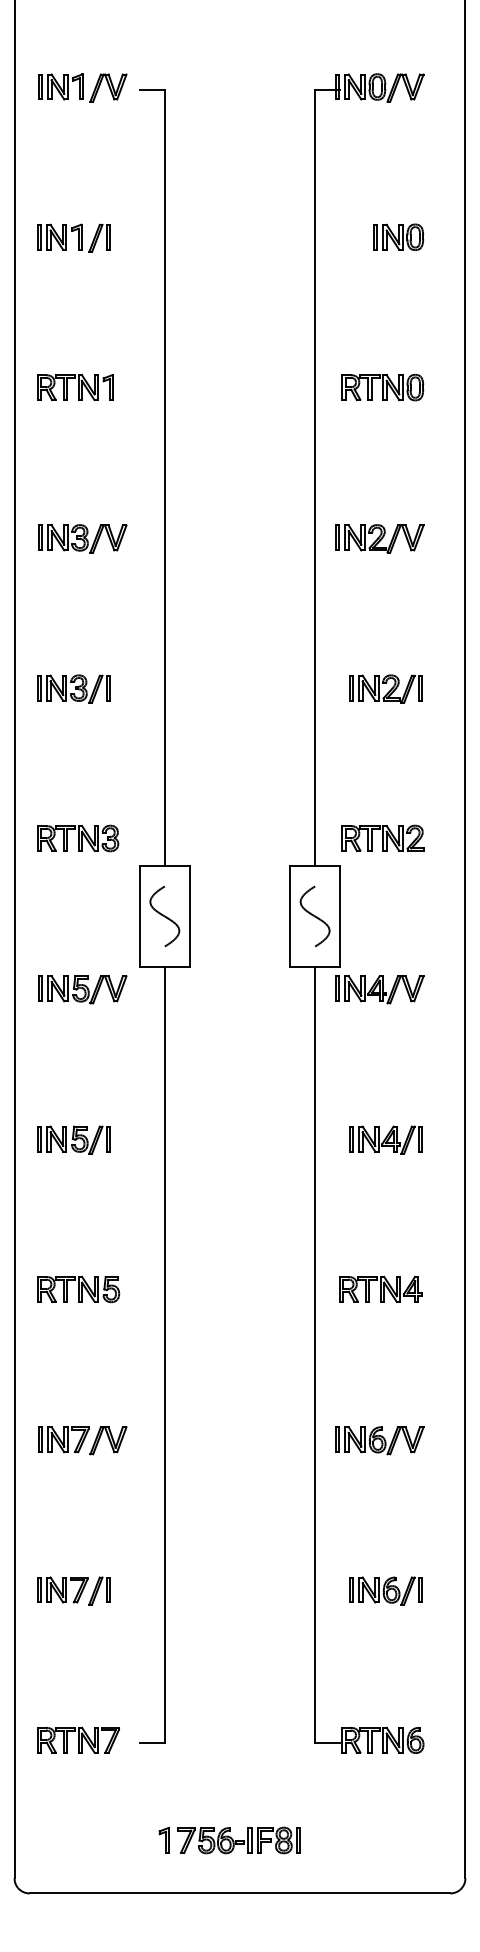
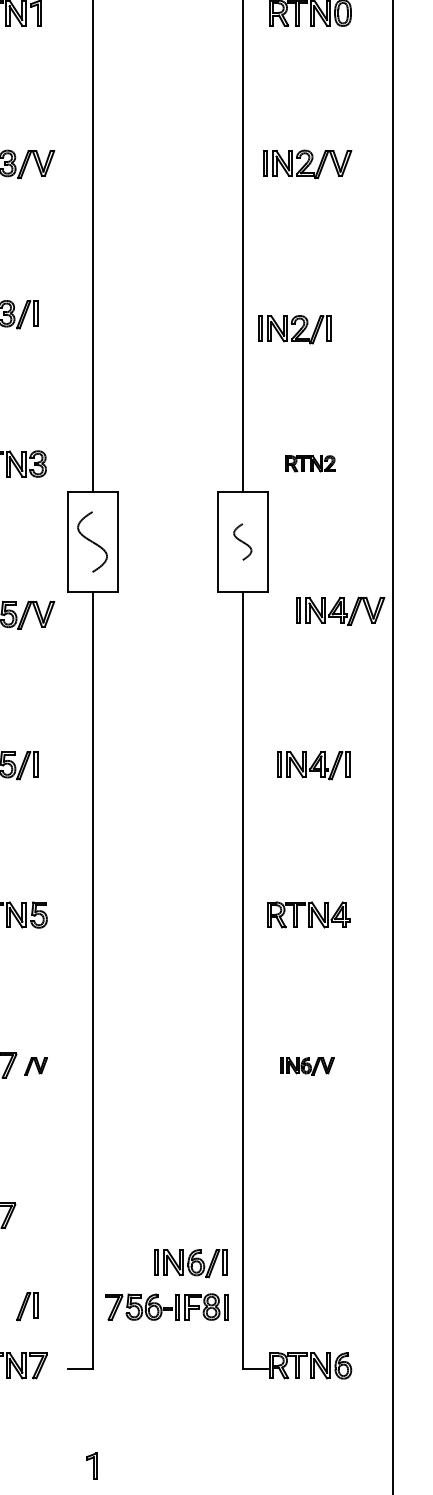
part: (385, 688) -> (294, 329), moved
part: (382, 837) -> (310, 463), size x0.6
part: (314, 916) -> (242, 542), size x0.6
part: (379, 989) -> (340, 611), moved
part: (108, 1440) -> (36, 1066), size x0.6
part: (379, 1440) -> (307, 1066), size x0.6
part: (99, 1590) -> (27, 1306), moved
part: (385, 1590) -> (190, 1263), moved
part: (238, 1840) -> (166, 1307), moved

